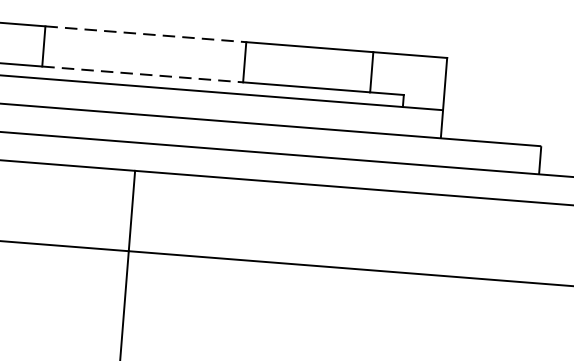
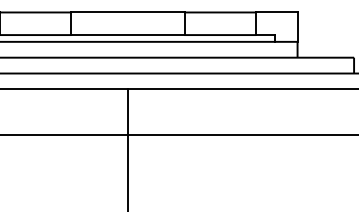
line: (146, 34) -> (128, 12), dashed -> solid
line: (143, 75) -> (128, 35), dashed -> solid

